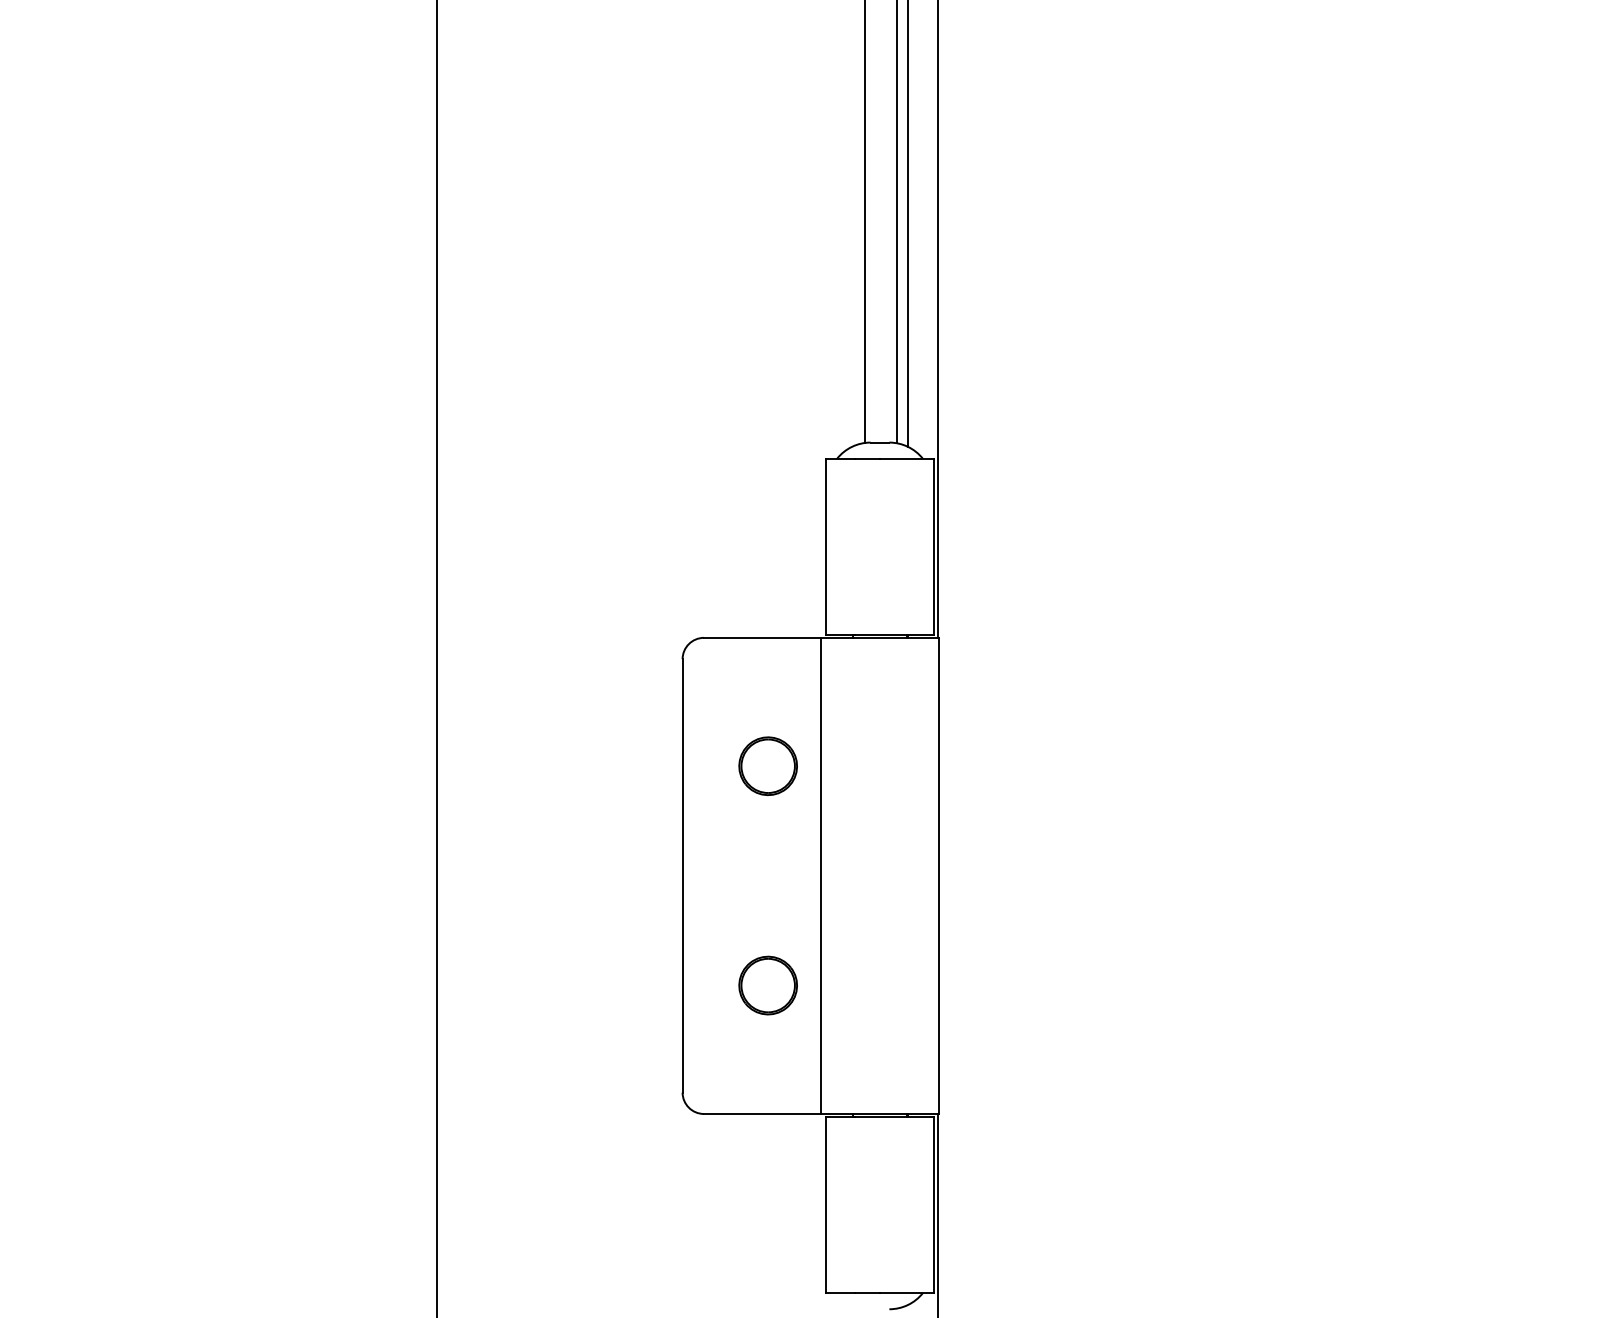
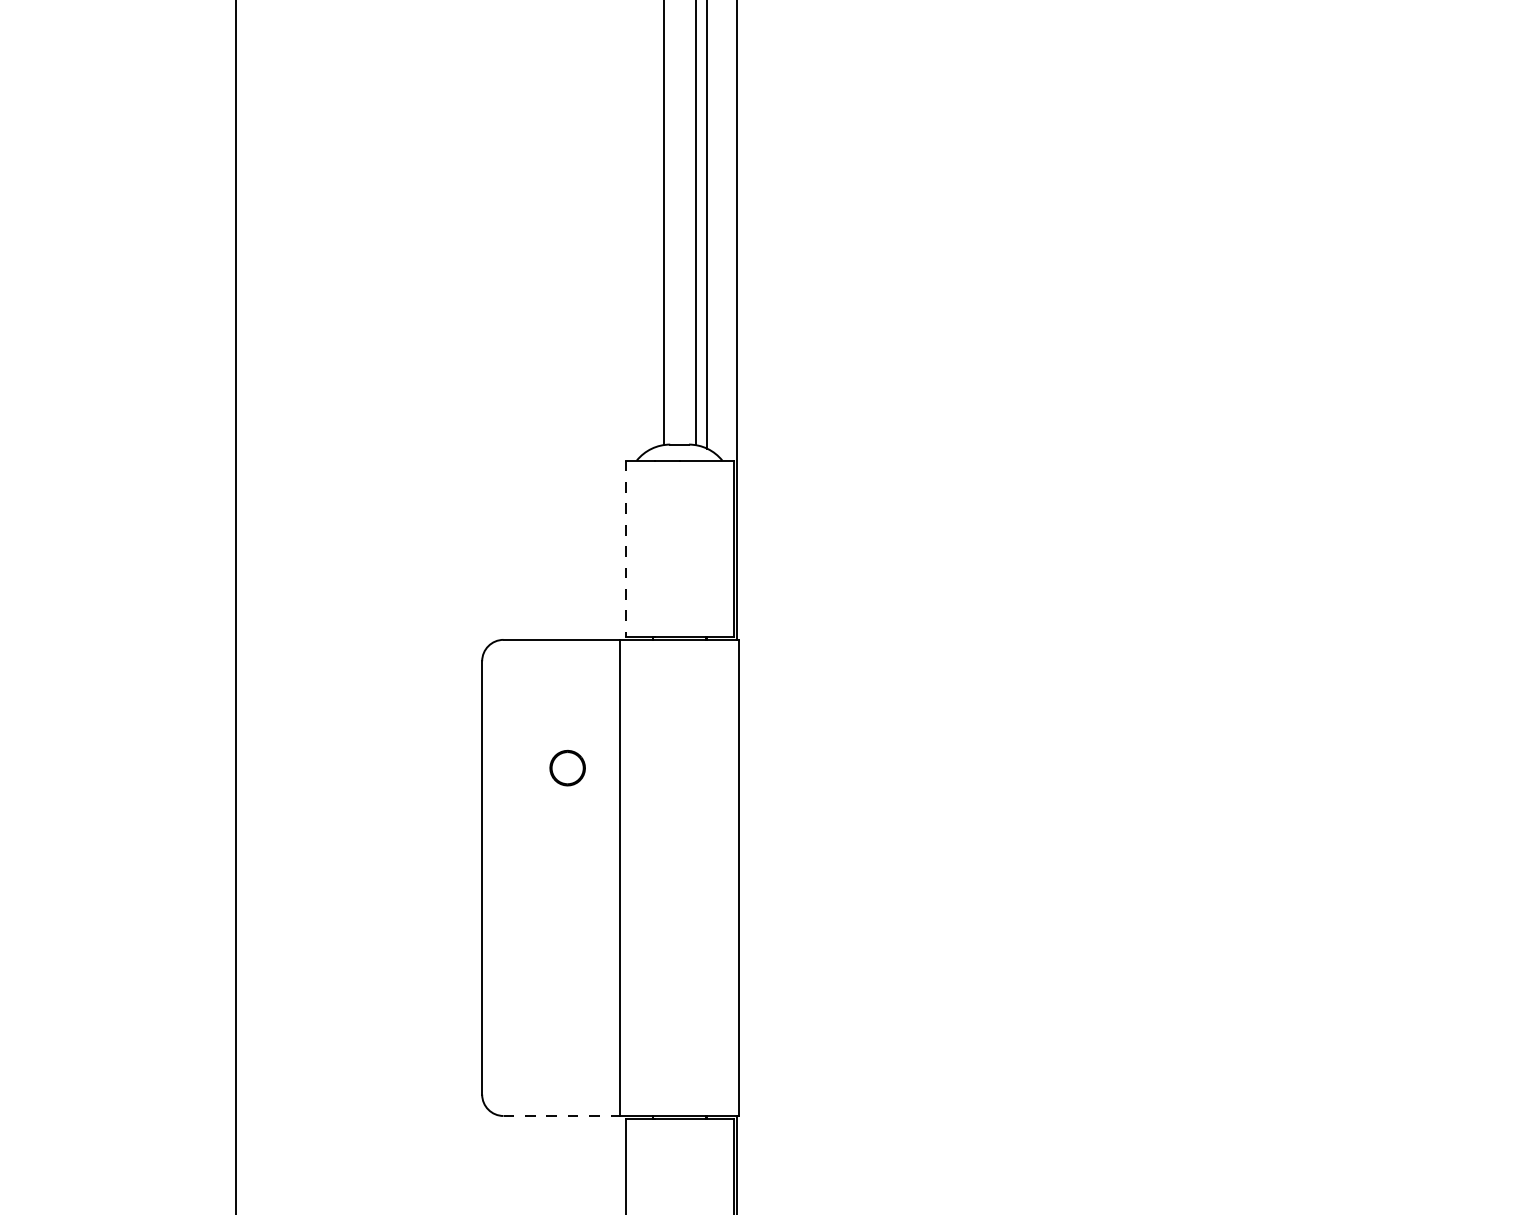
line: (825, 547) -> (625, 549), solid -> dashed
part: (767, 765) -> (567, 767), size x0.6
part: (767, 985) -> (567, 987), removed
line: (762, 1113) -> (562, 1115), solid -> dashed

